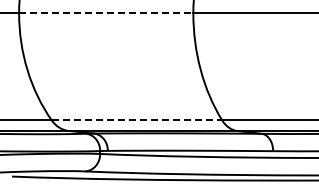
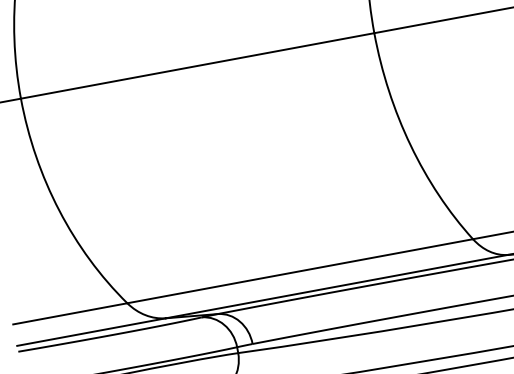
line: (106, 13) -> (198, 65), dashed -> solid
line: (137, 120) -> (301, 271), dashed -> solid

